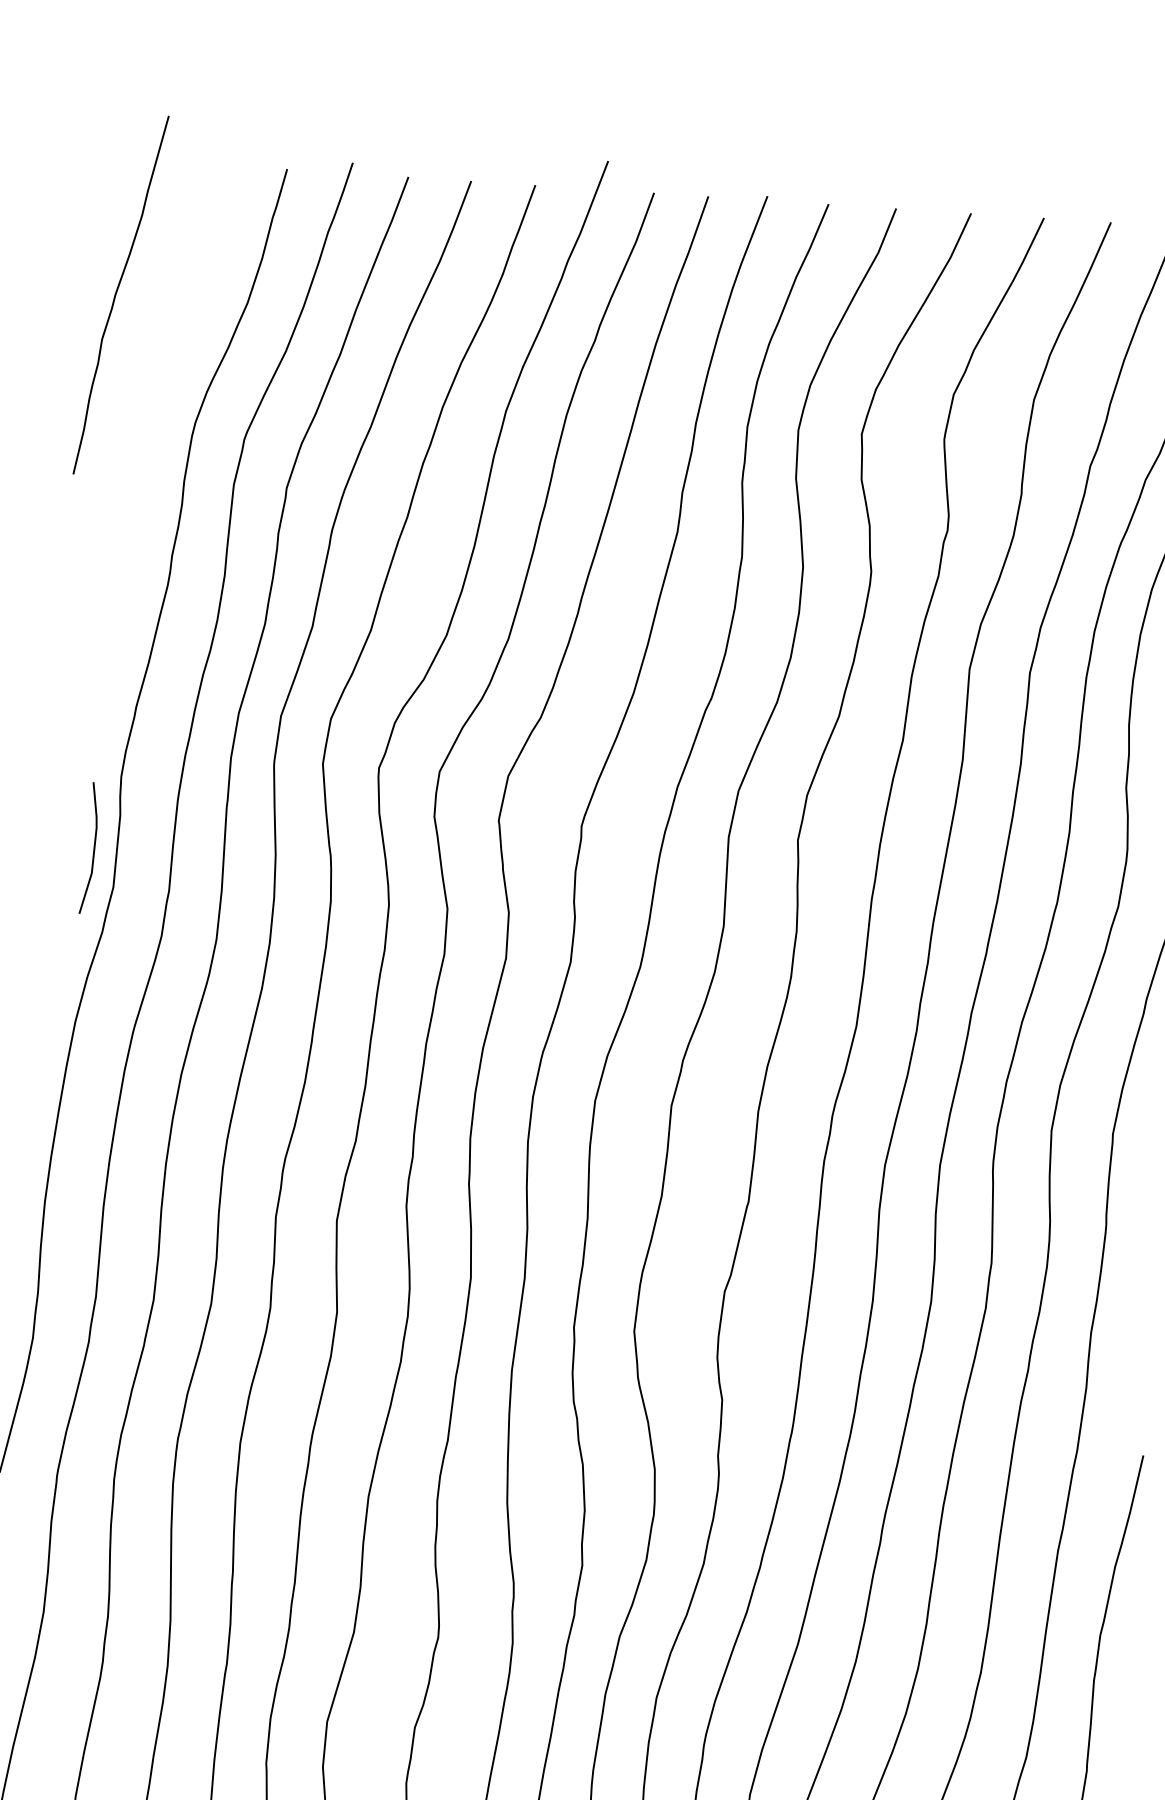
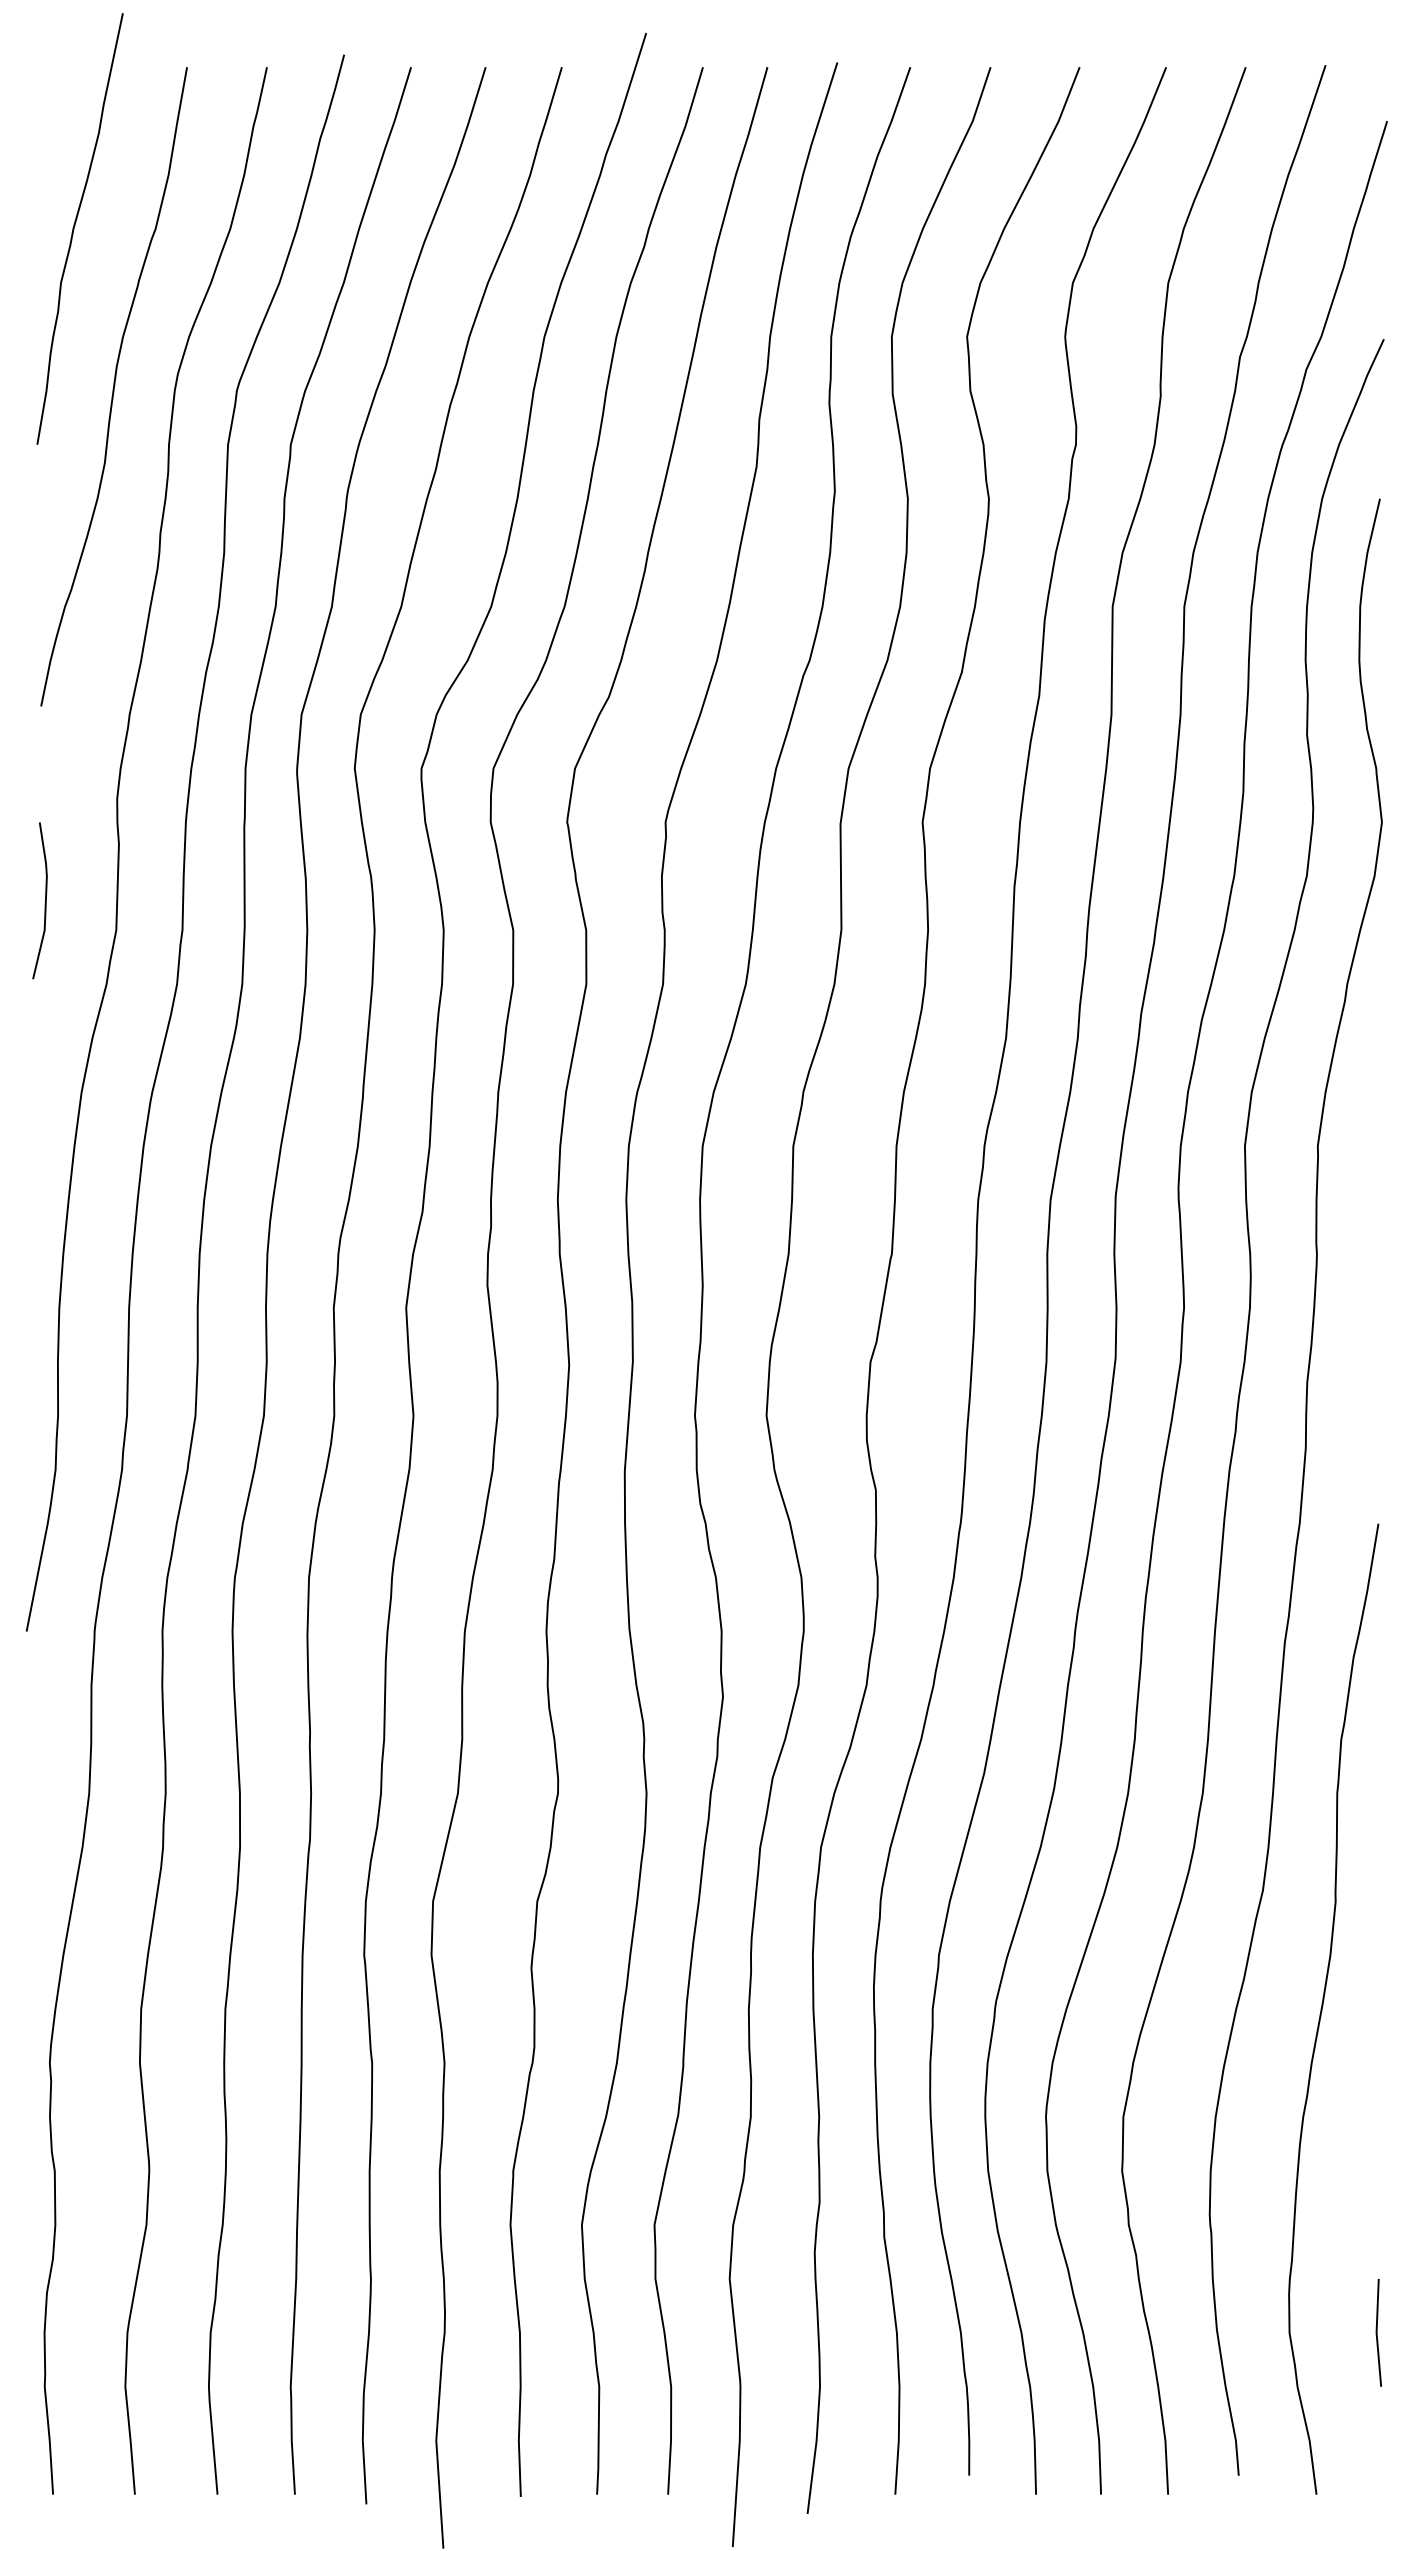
curve: (140, 429) -> (113, 386), added
line: (93, 849) -> (44, 902), moved

